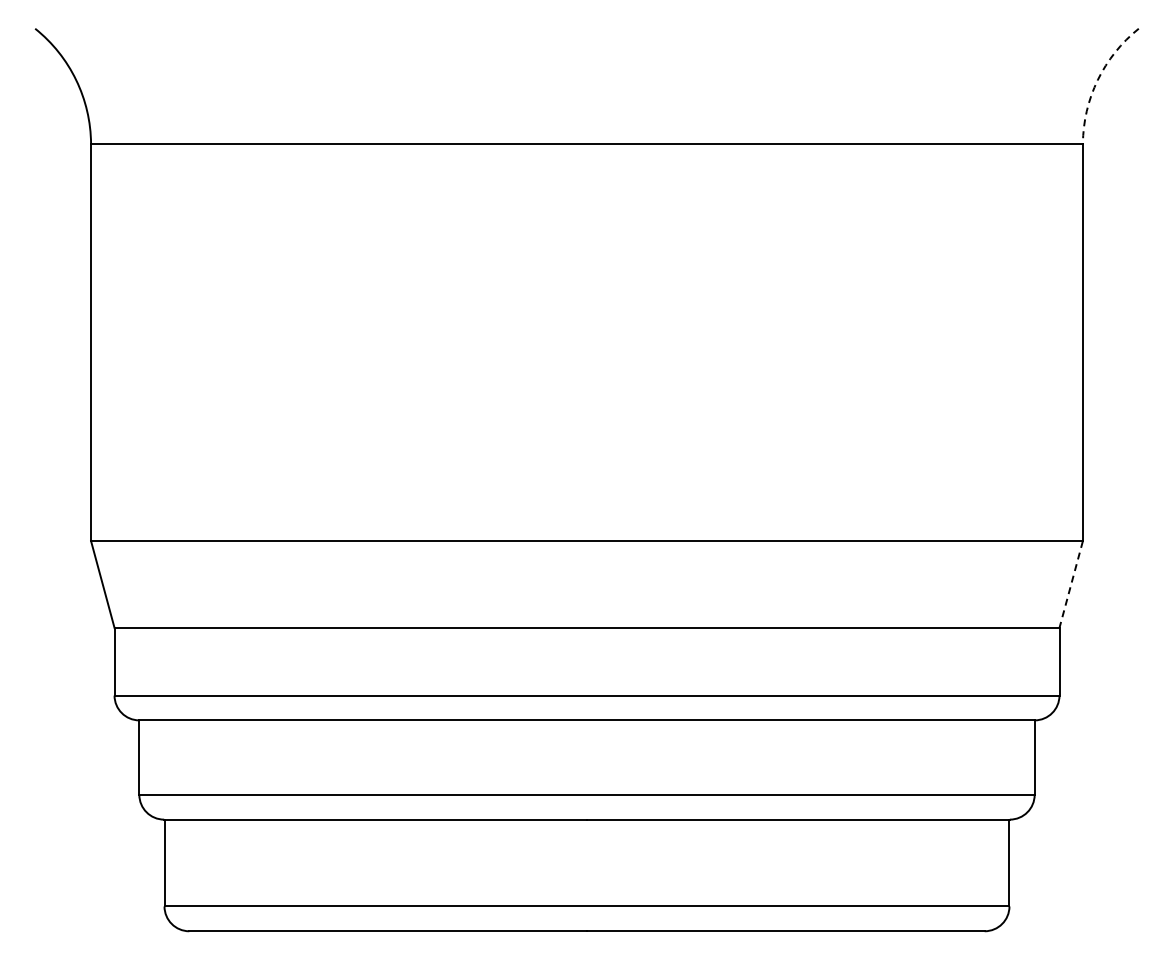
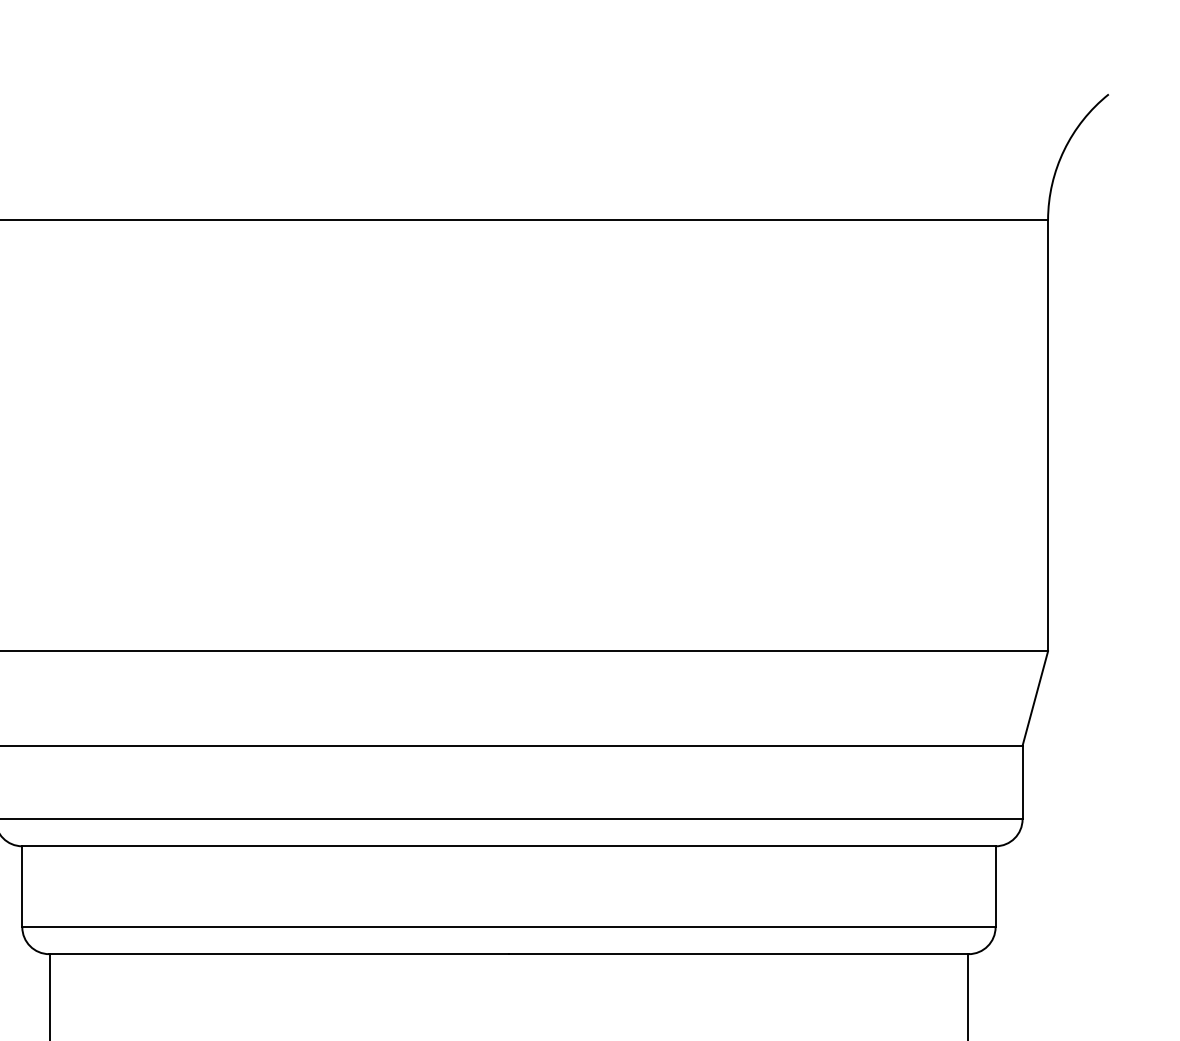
arc: (1097, 80) -> (1063, 150), dashed -> solid
line: (1071, 584) -> (1035, 698), dashed -> solid

